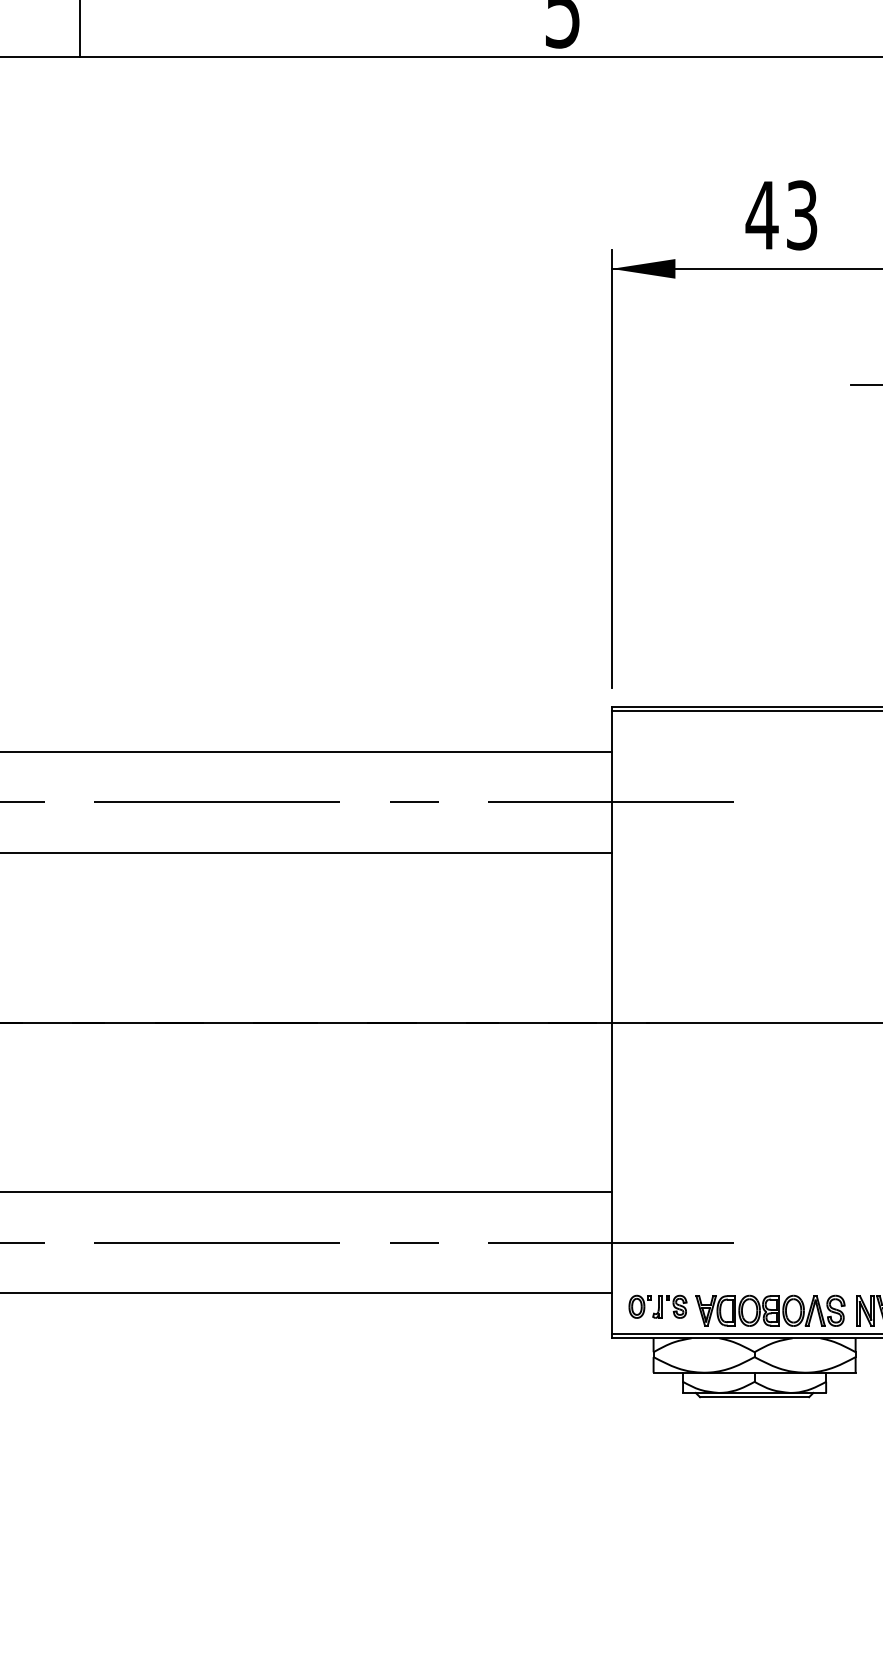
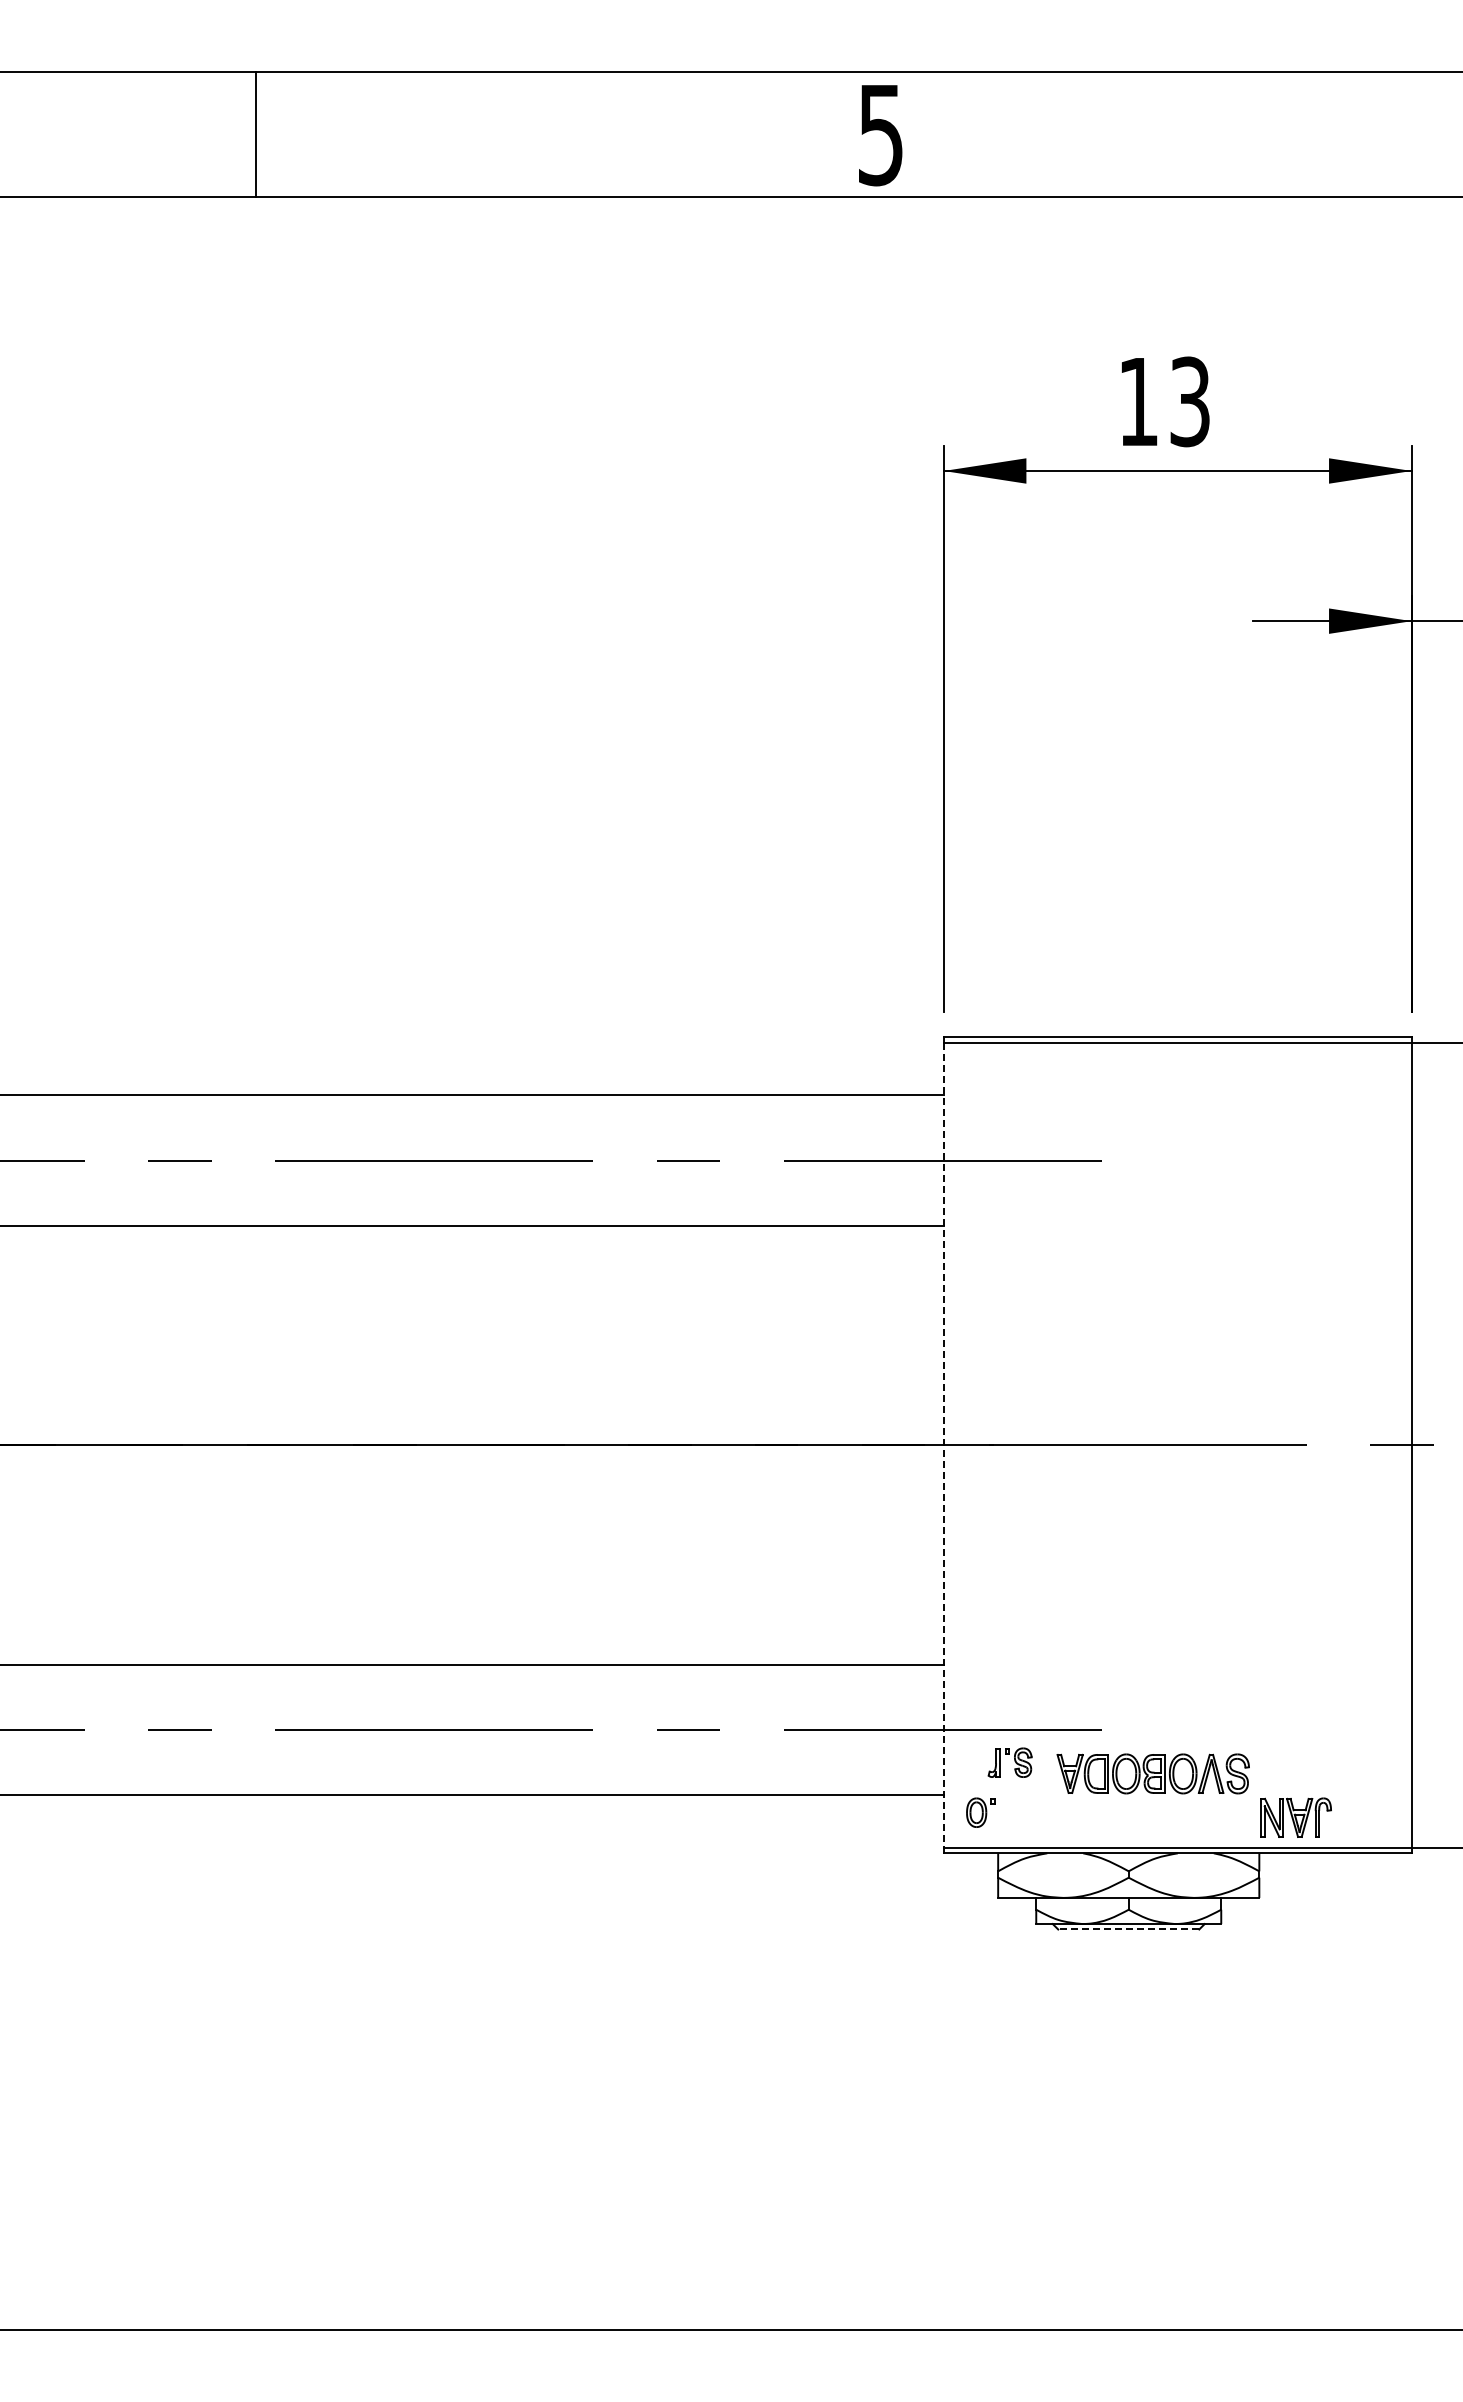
text: (762, 215) -> (1138, 401), 43 -> 13
line: (611, 1022) -> (943, 1445), solid -> dashed
part: (669, 1306) -> (1009, 1762), moved
part: (769, 1310) -> (1152, 1773), moved
line: (754, 1397) -> (1128, 1929), solid -> dashed

